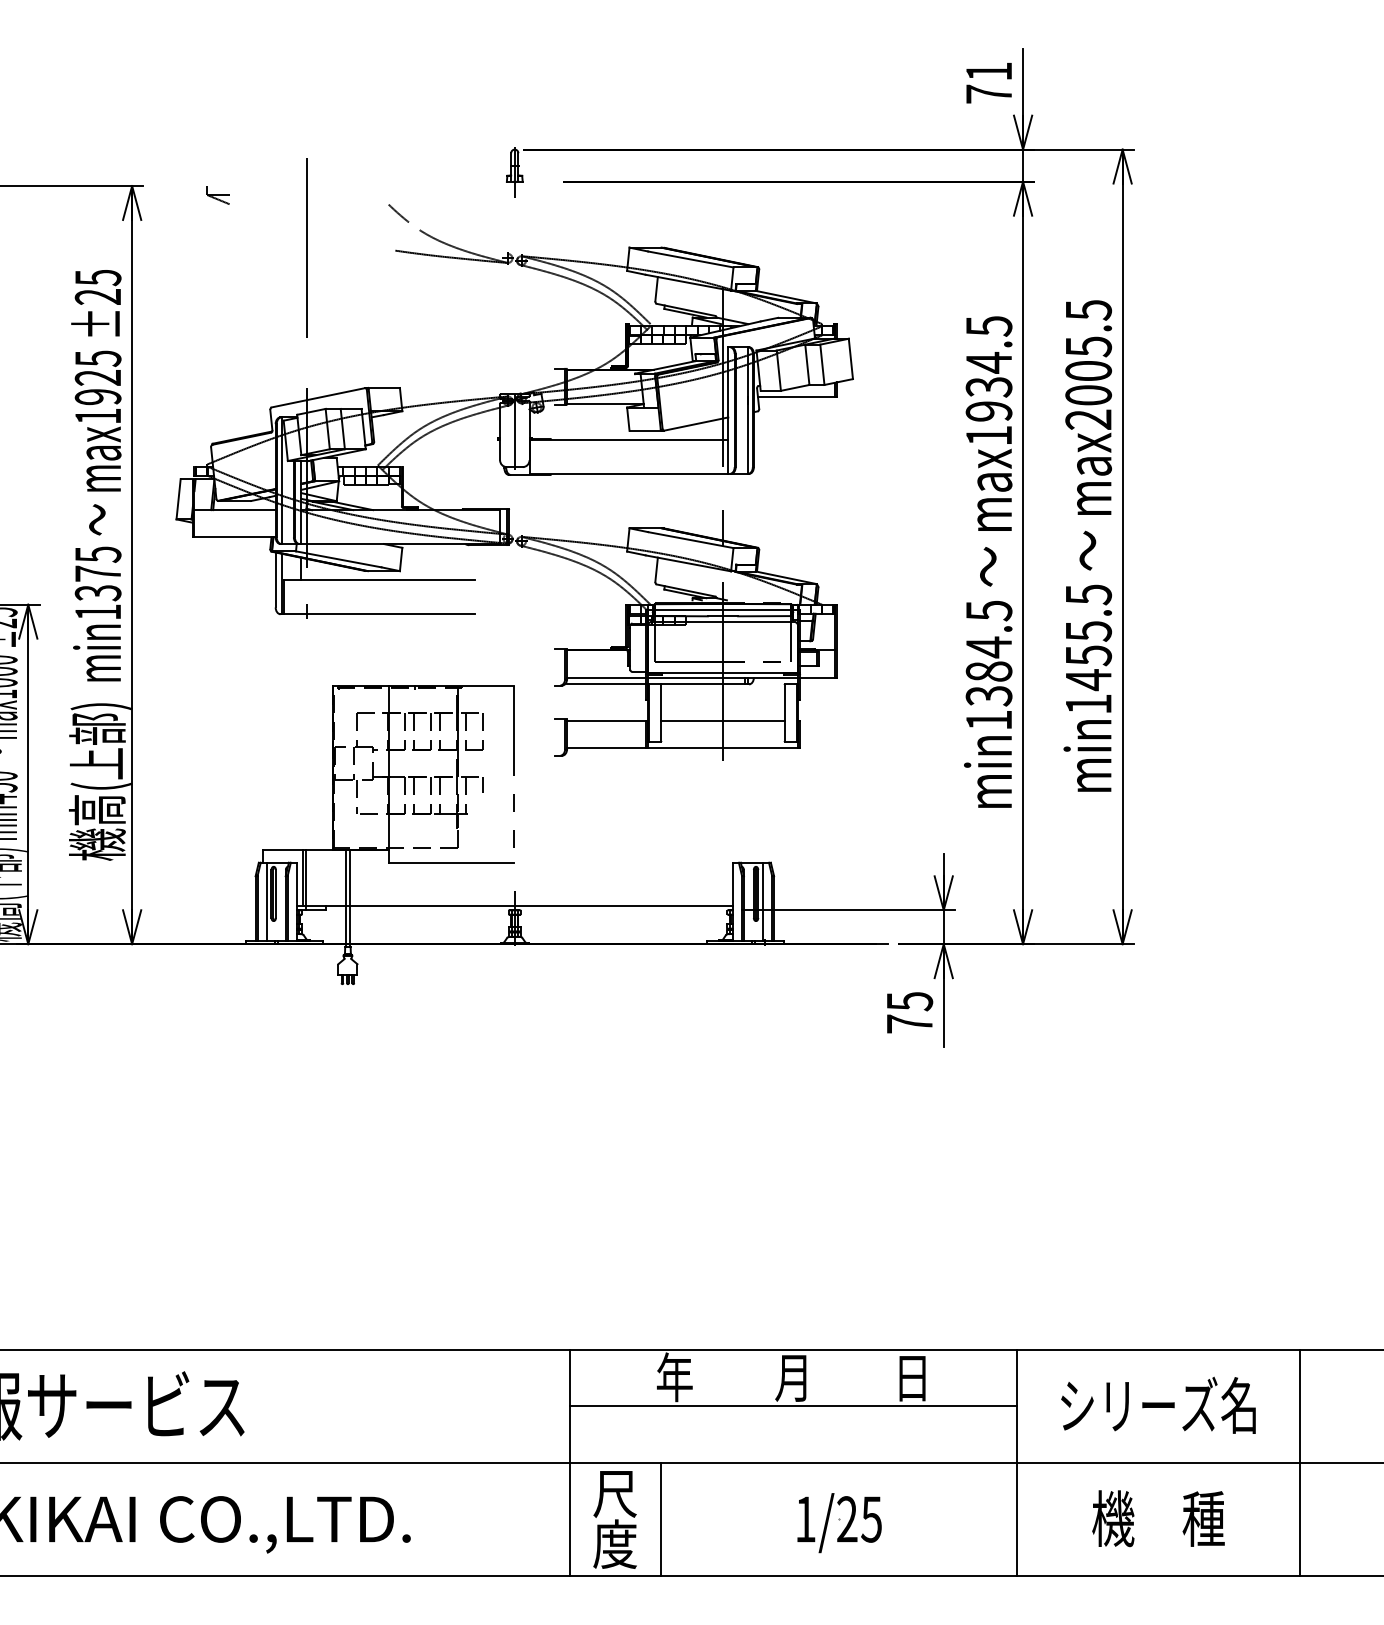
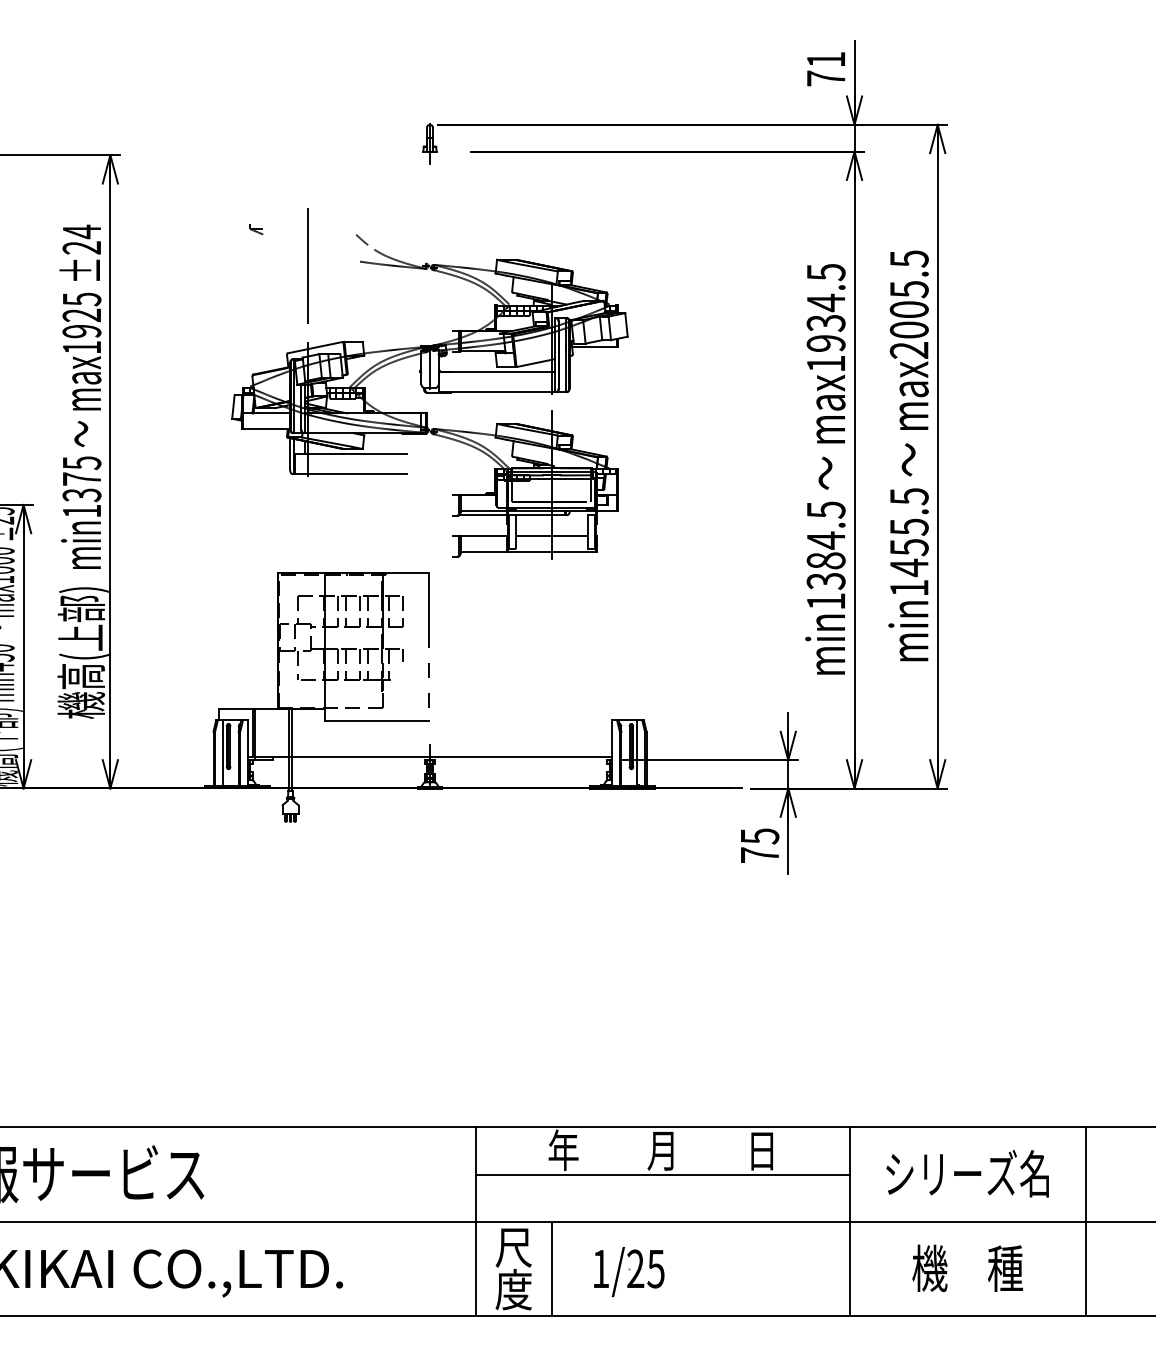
text: (98, 277) -> (82, 231), ±25 -> ±24
part: (514, 459) -> (429, 383), size x0.7
part: (839, 1523) -> (629, 1272), moved

